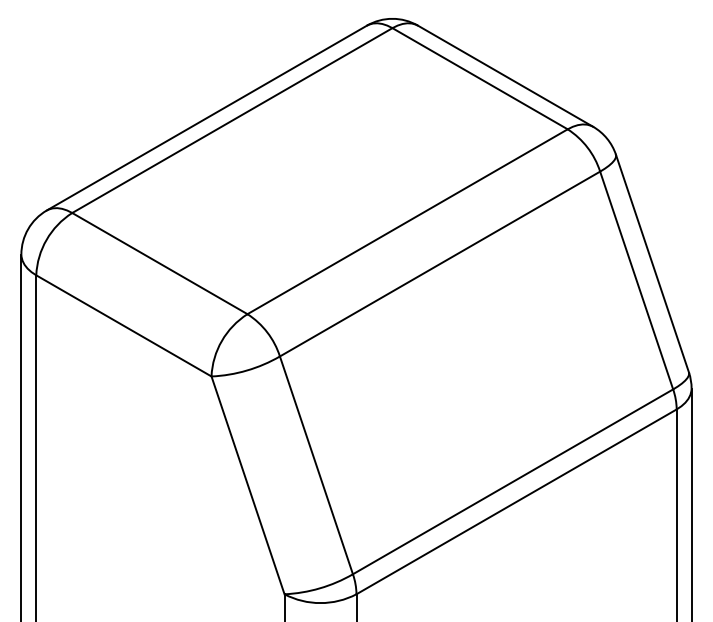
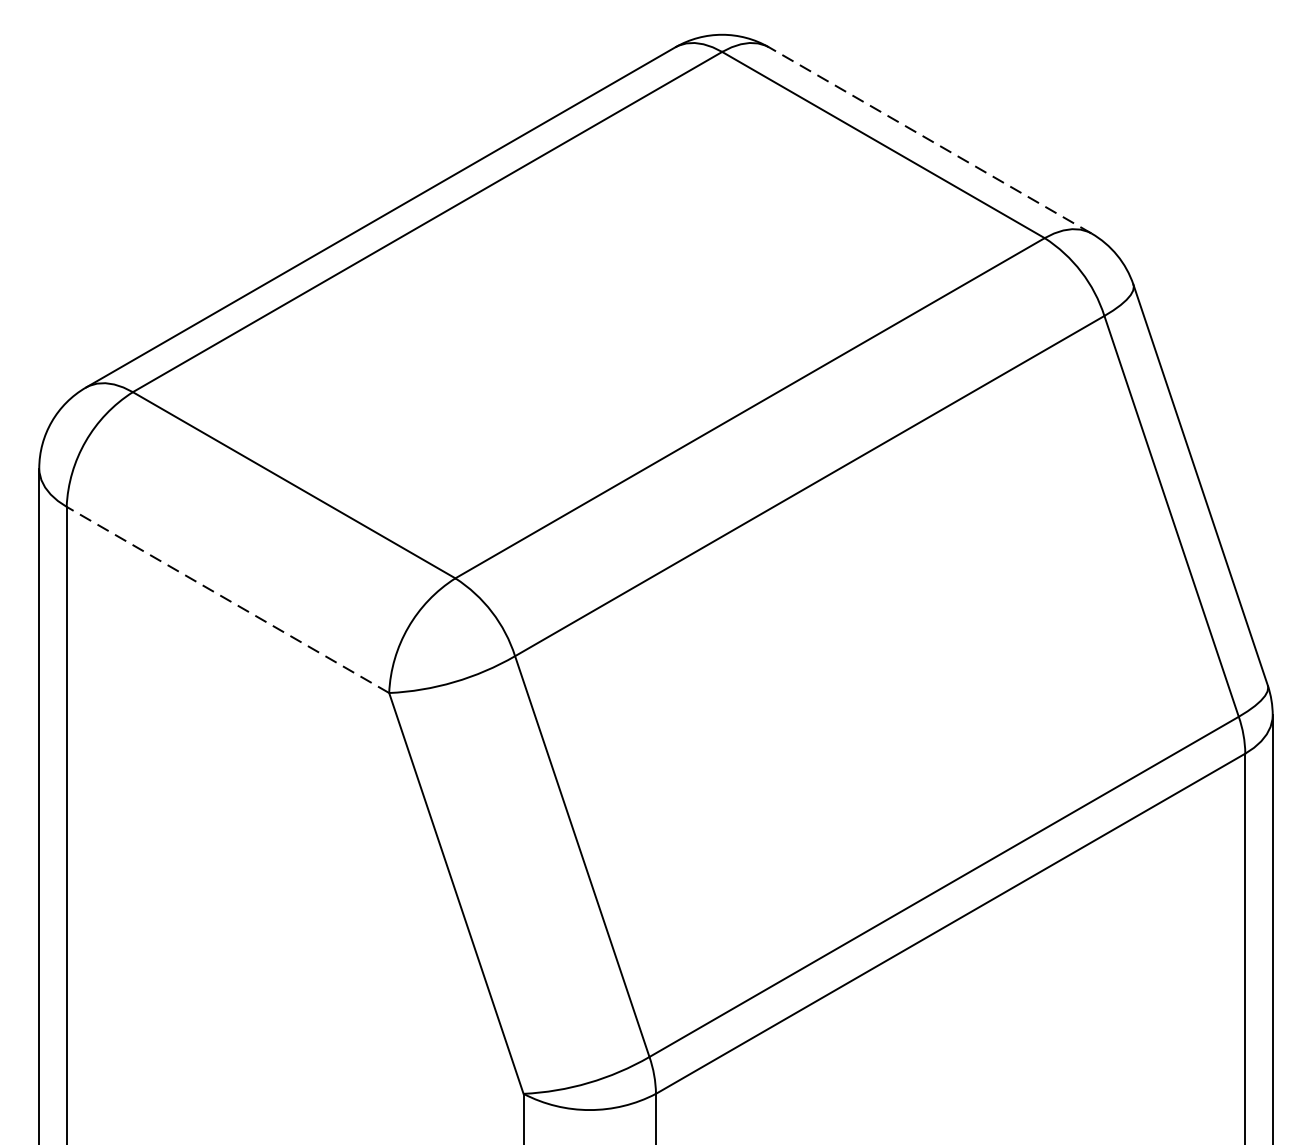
line: (505, 75) -> (930, 139), solid -> dashed
line: (123, 325) -> (227, 599), solid -> dashed

